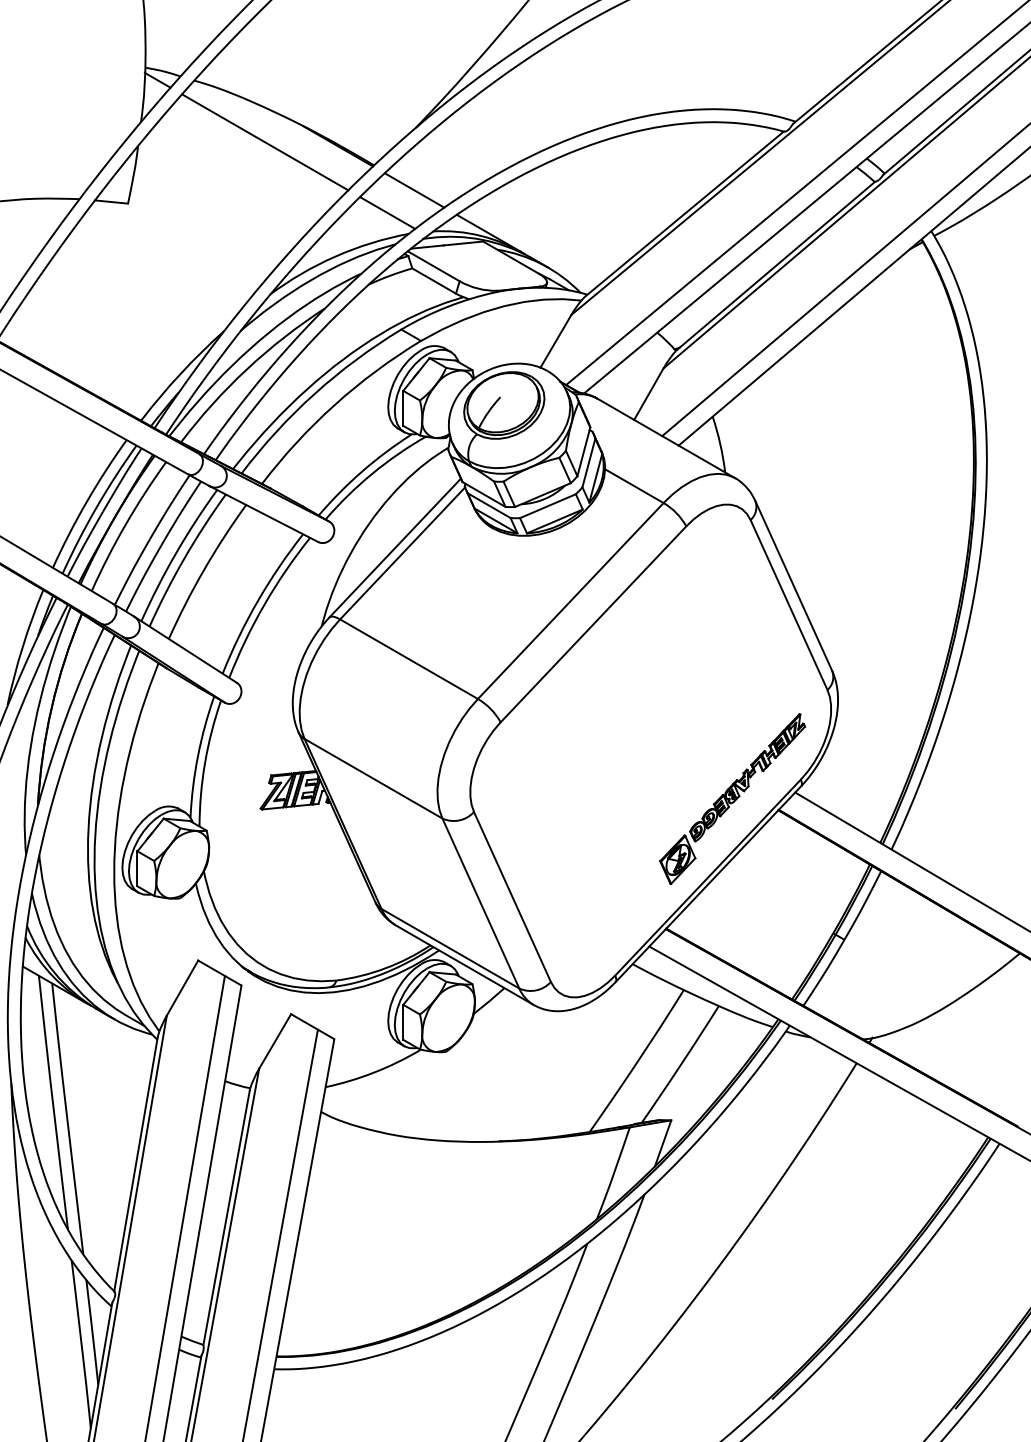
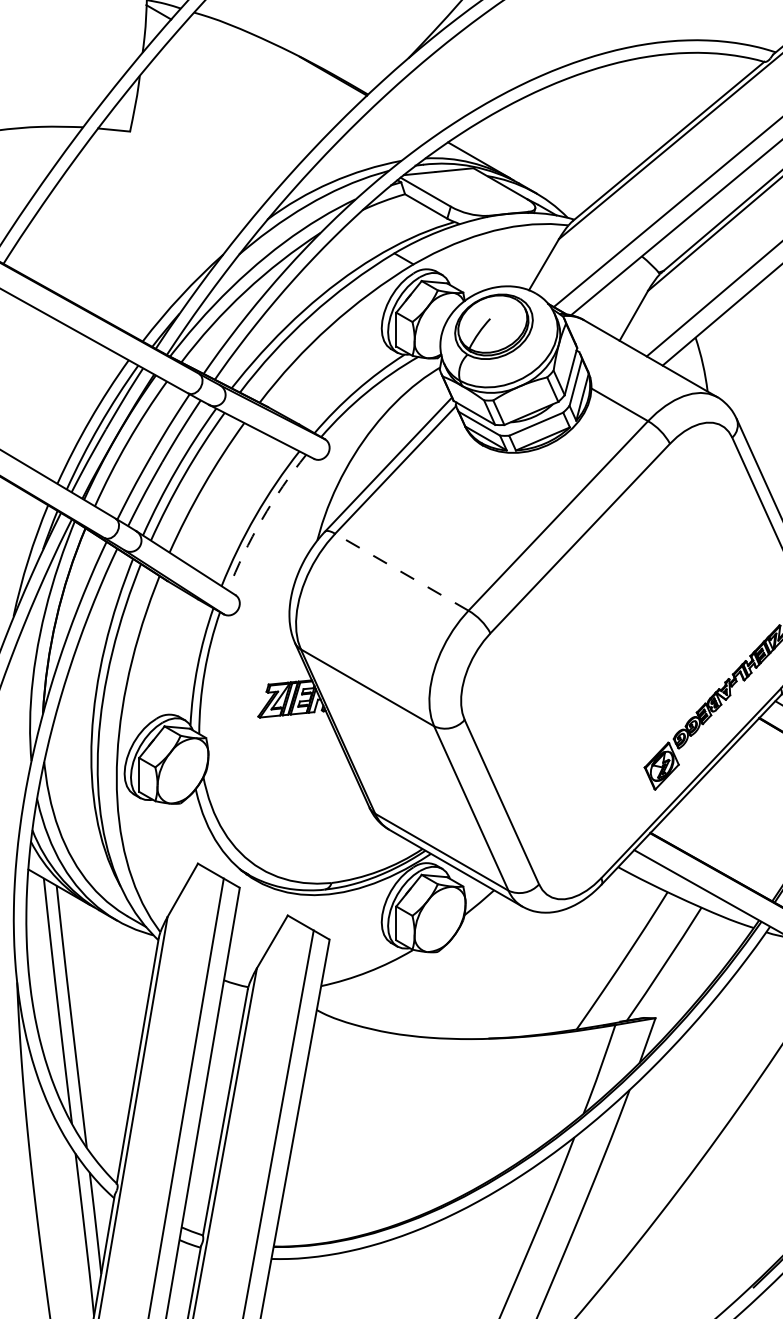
line: (265, 142) -> (263, 72), removed
line: (414, 190) -> (407, 118), removed
line: (387, 212) -> (381, 140), removed
arc: (264, 604) -> (262, 519), solid -> dashed
line: (409, 659) -> (402, 572), solid -> dashed

